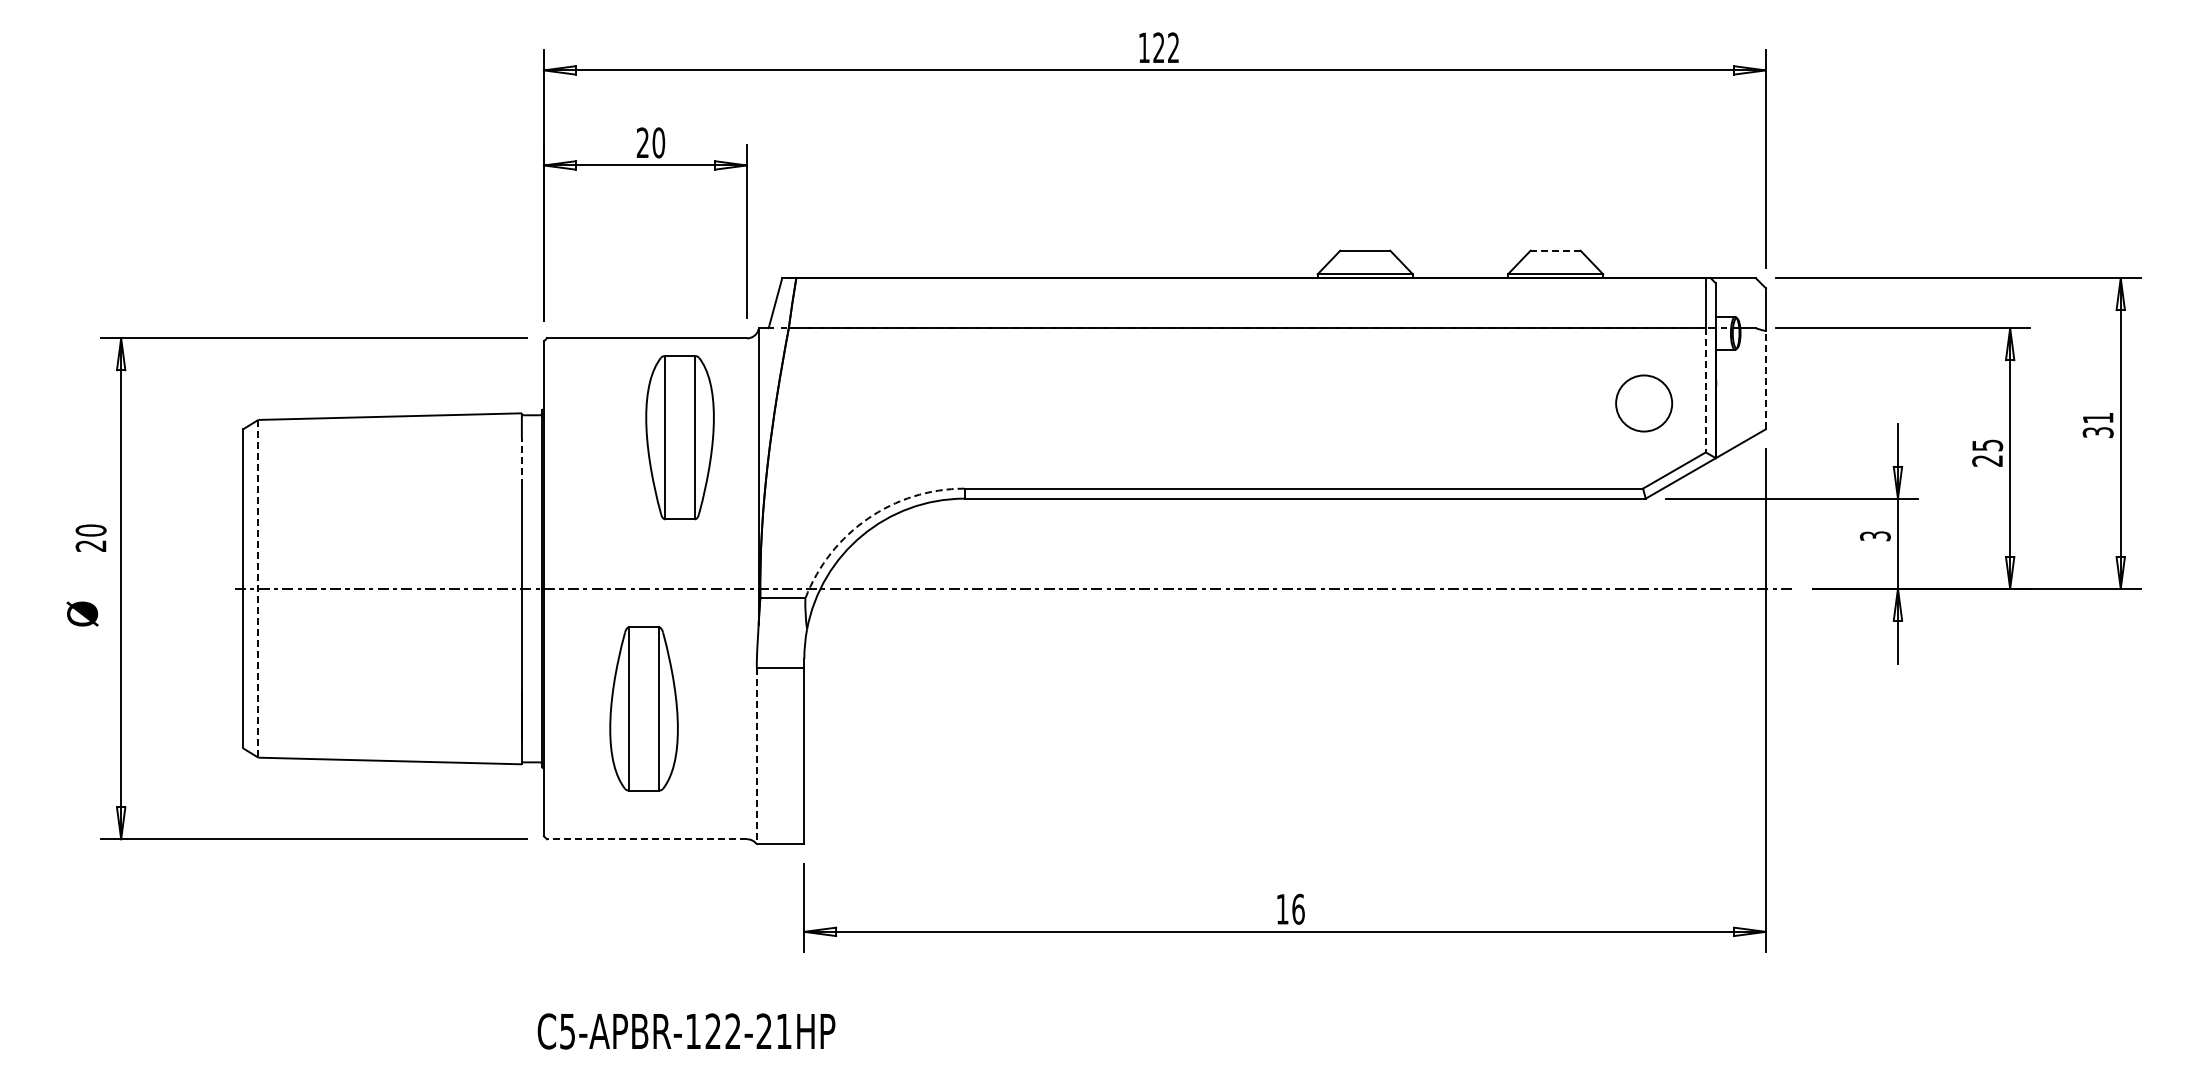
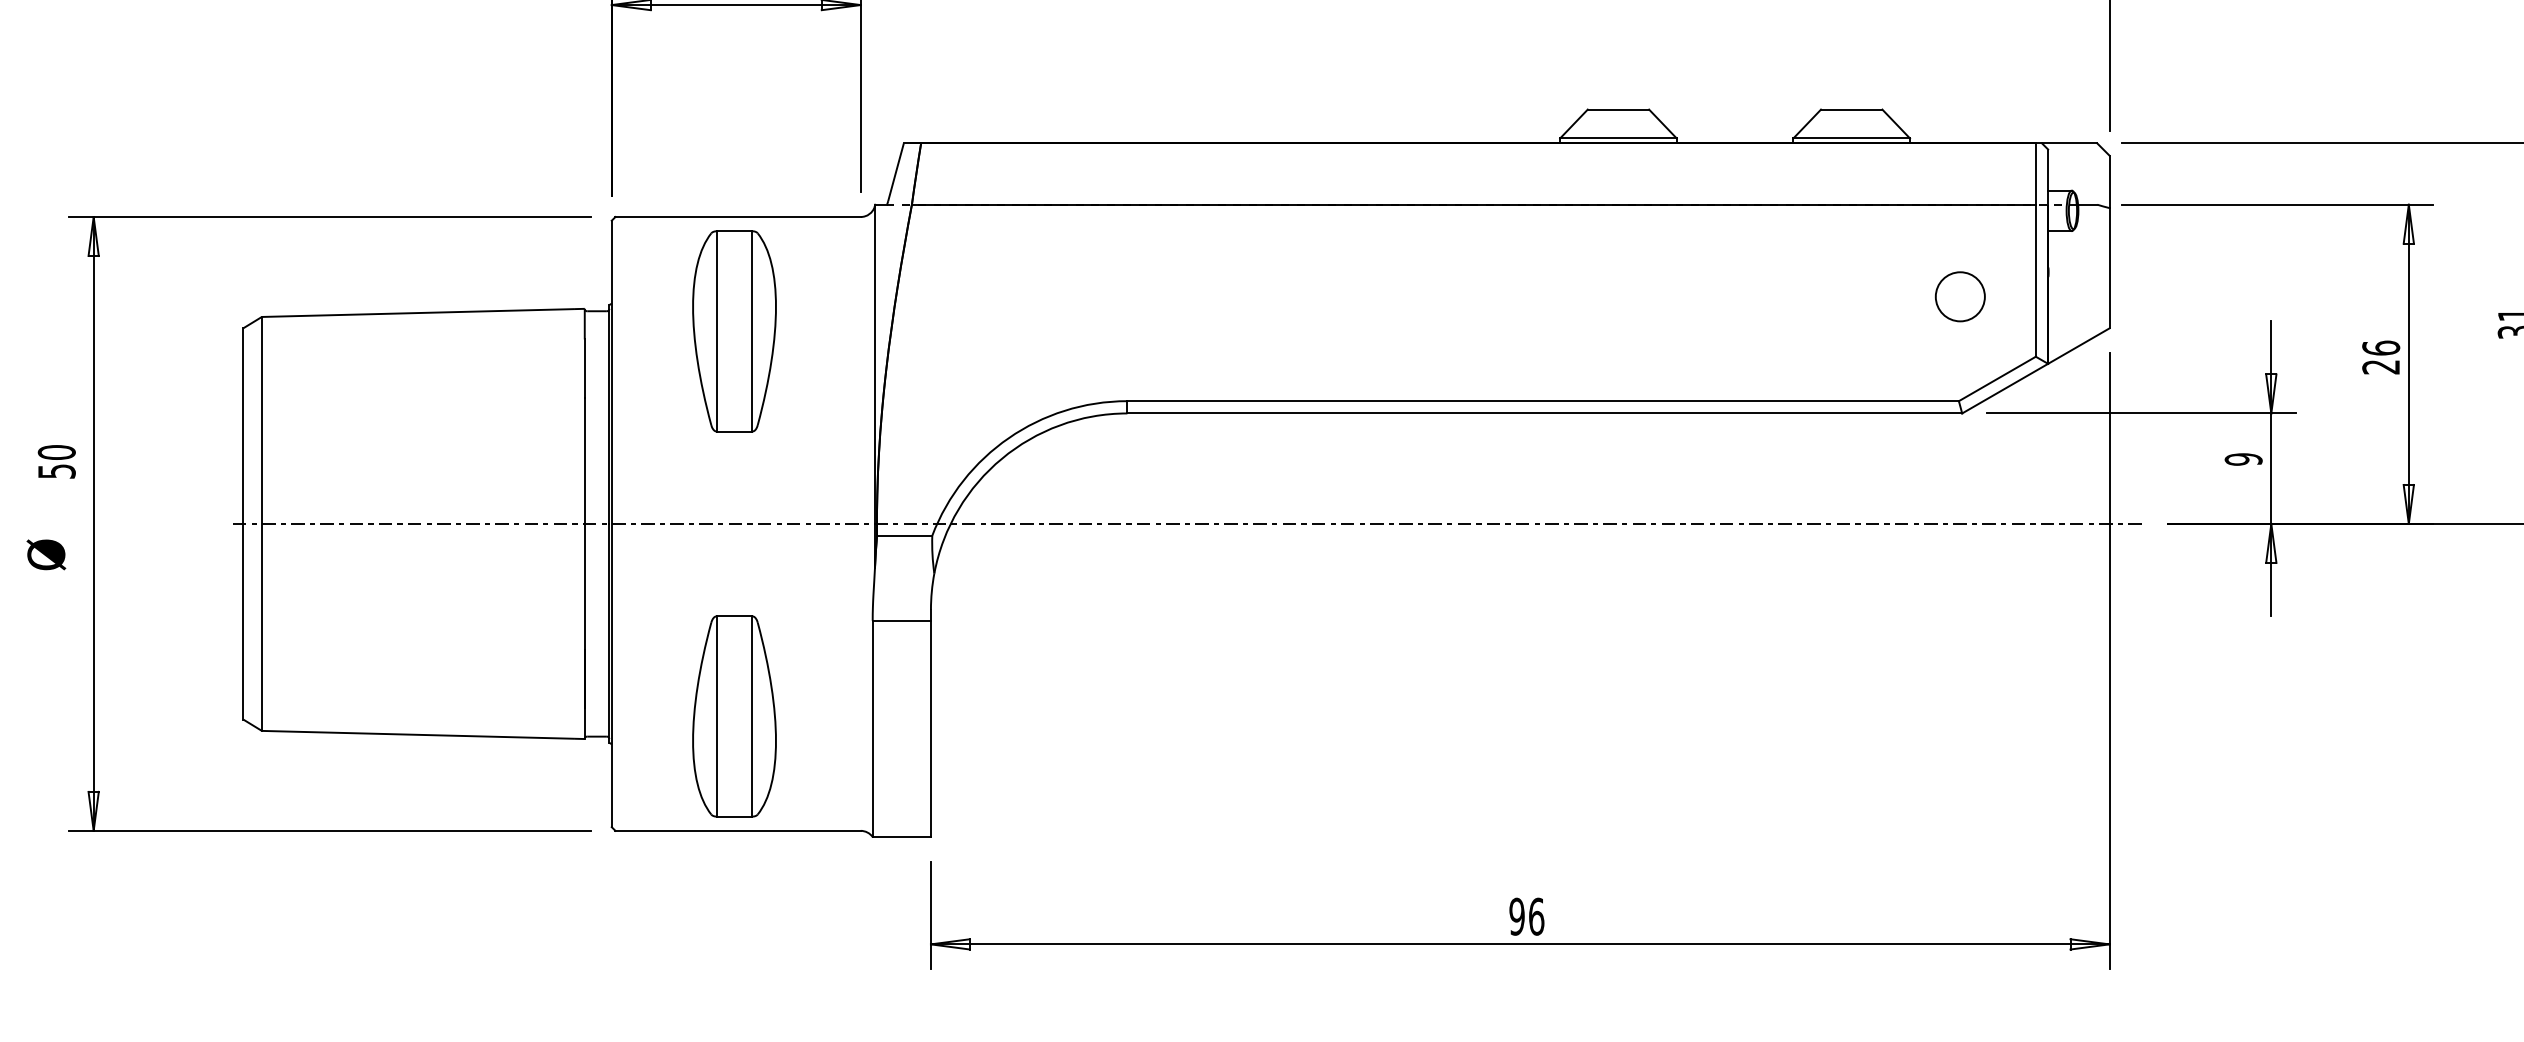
line: (1555, 250) -> (1851, 109), dashed -> solid
line: (1765, 379) -> (2108, 267), dashed -> solid
line: (1705, 390) -> (2035, 280), dashed -> solid
circle: (1644, 403) -> (1960, 296), size x0.71
part: (679, 437) -> (733, 331), moved
text: (1987, 445) -> (2381, 348), 25 -> 26
line: (521, 462) -> (584, 369), dashed -> solid
arc: (867, 518) -> (1008, 437), dashed -> solid
text: (1875, 536) -> (2243, 459), 3 -> 9
text: (90, 545) -> (56, 470), 20 -> 50
line: (258, 588) -> (261, 523), dashed -> solid
part: (643, 708) -> (733, 715), moved
line: (756, 756) -> (872, 729), dashed -> solid
line: (646, 839) -> (737, 831), dashed -> solid
text: (1282, 908) -> (1516, 915), 16 -> 96

